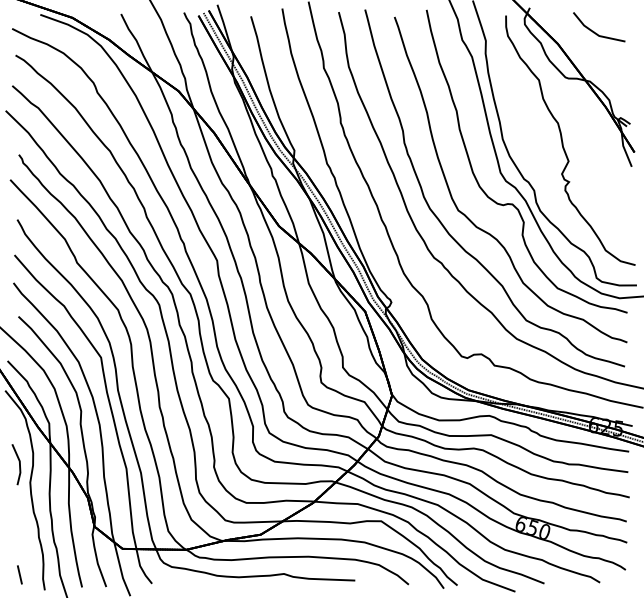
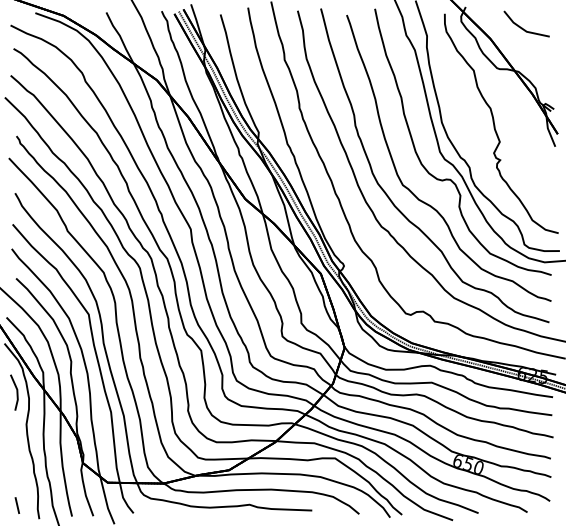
line: (18, 464) -> (16, 392), moved

